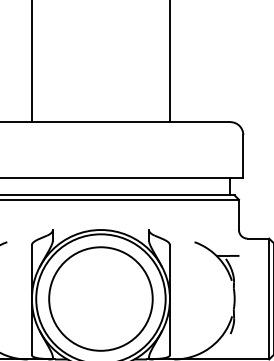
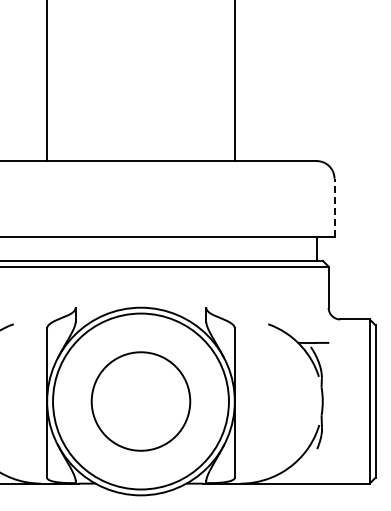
line: (243, 156) -> (334, 207), solid -> dashed
circle: (100, 299) -> (140, 401), size x0.7

